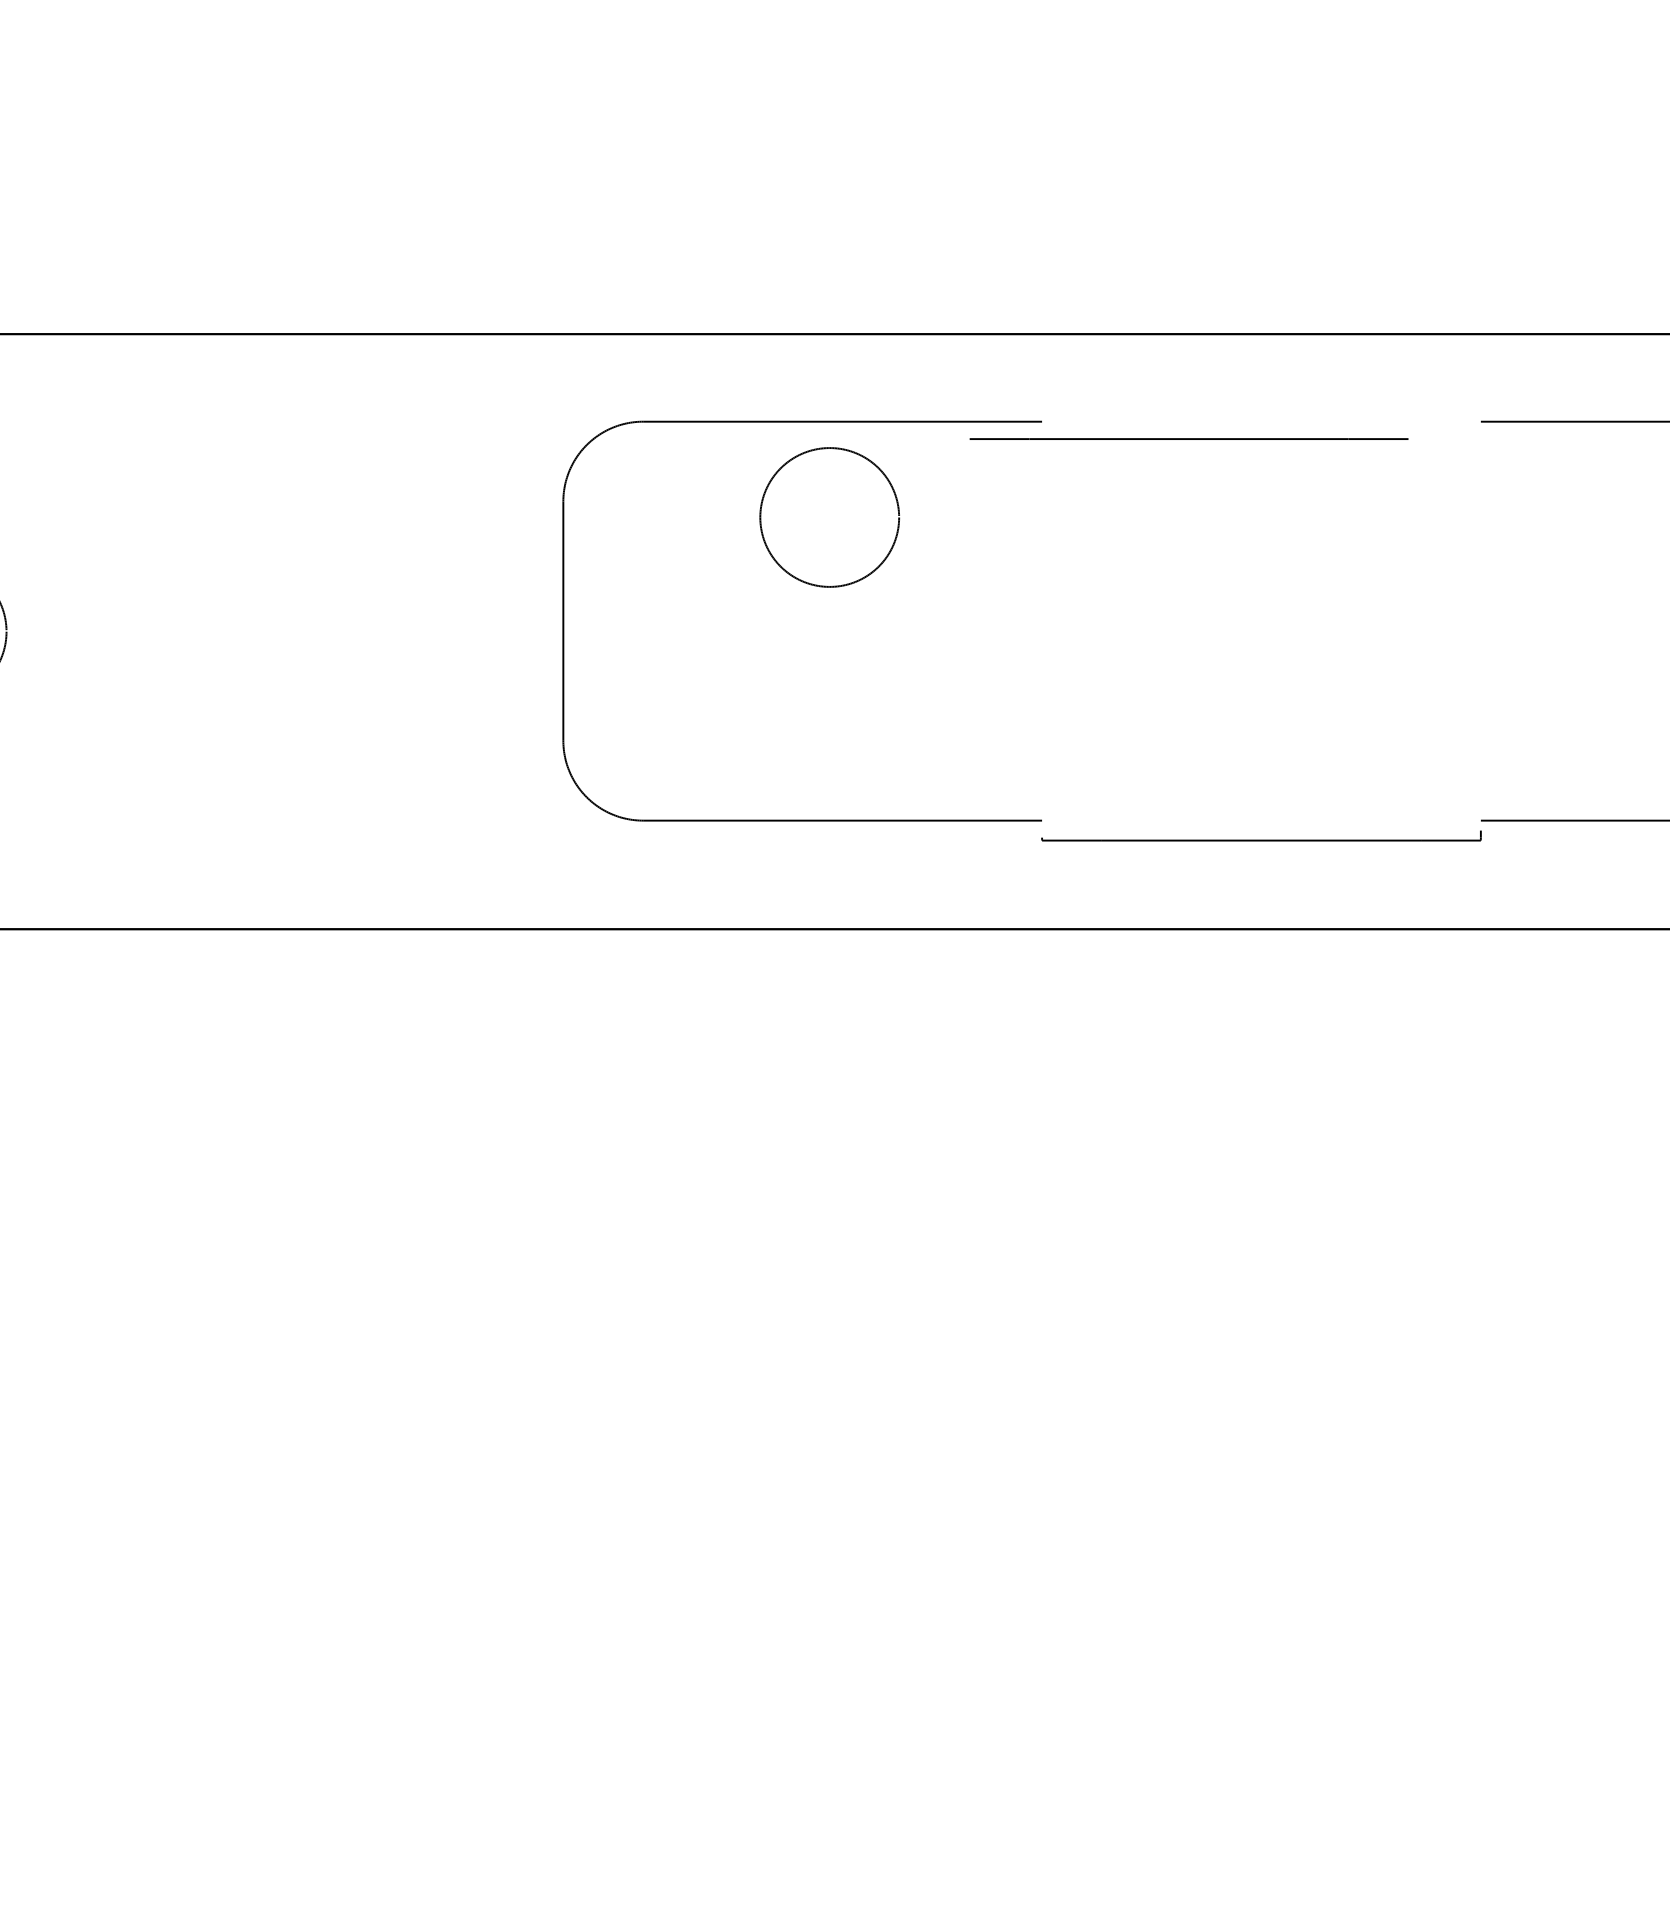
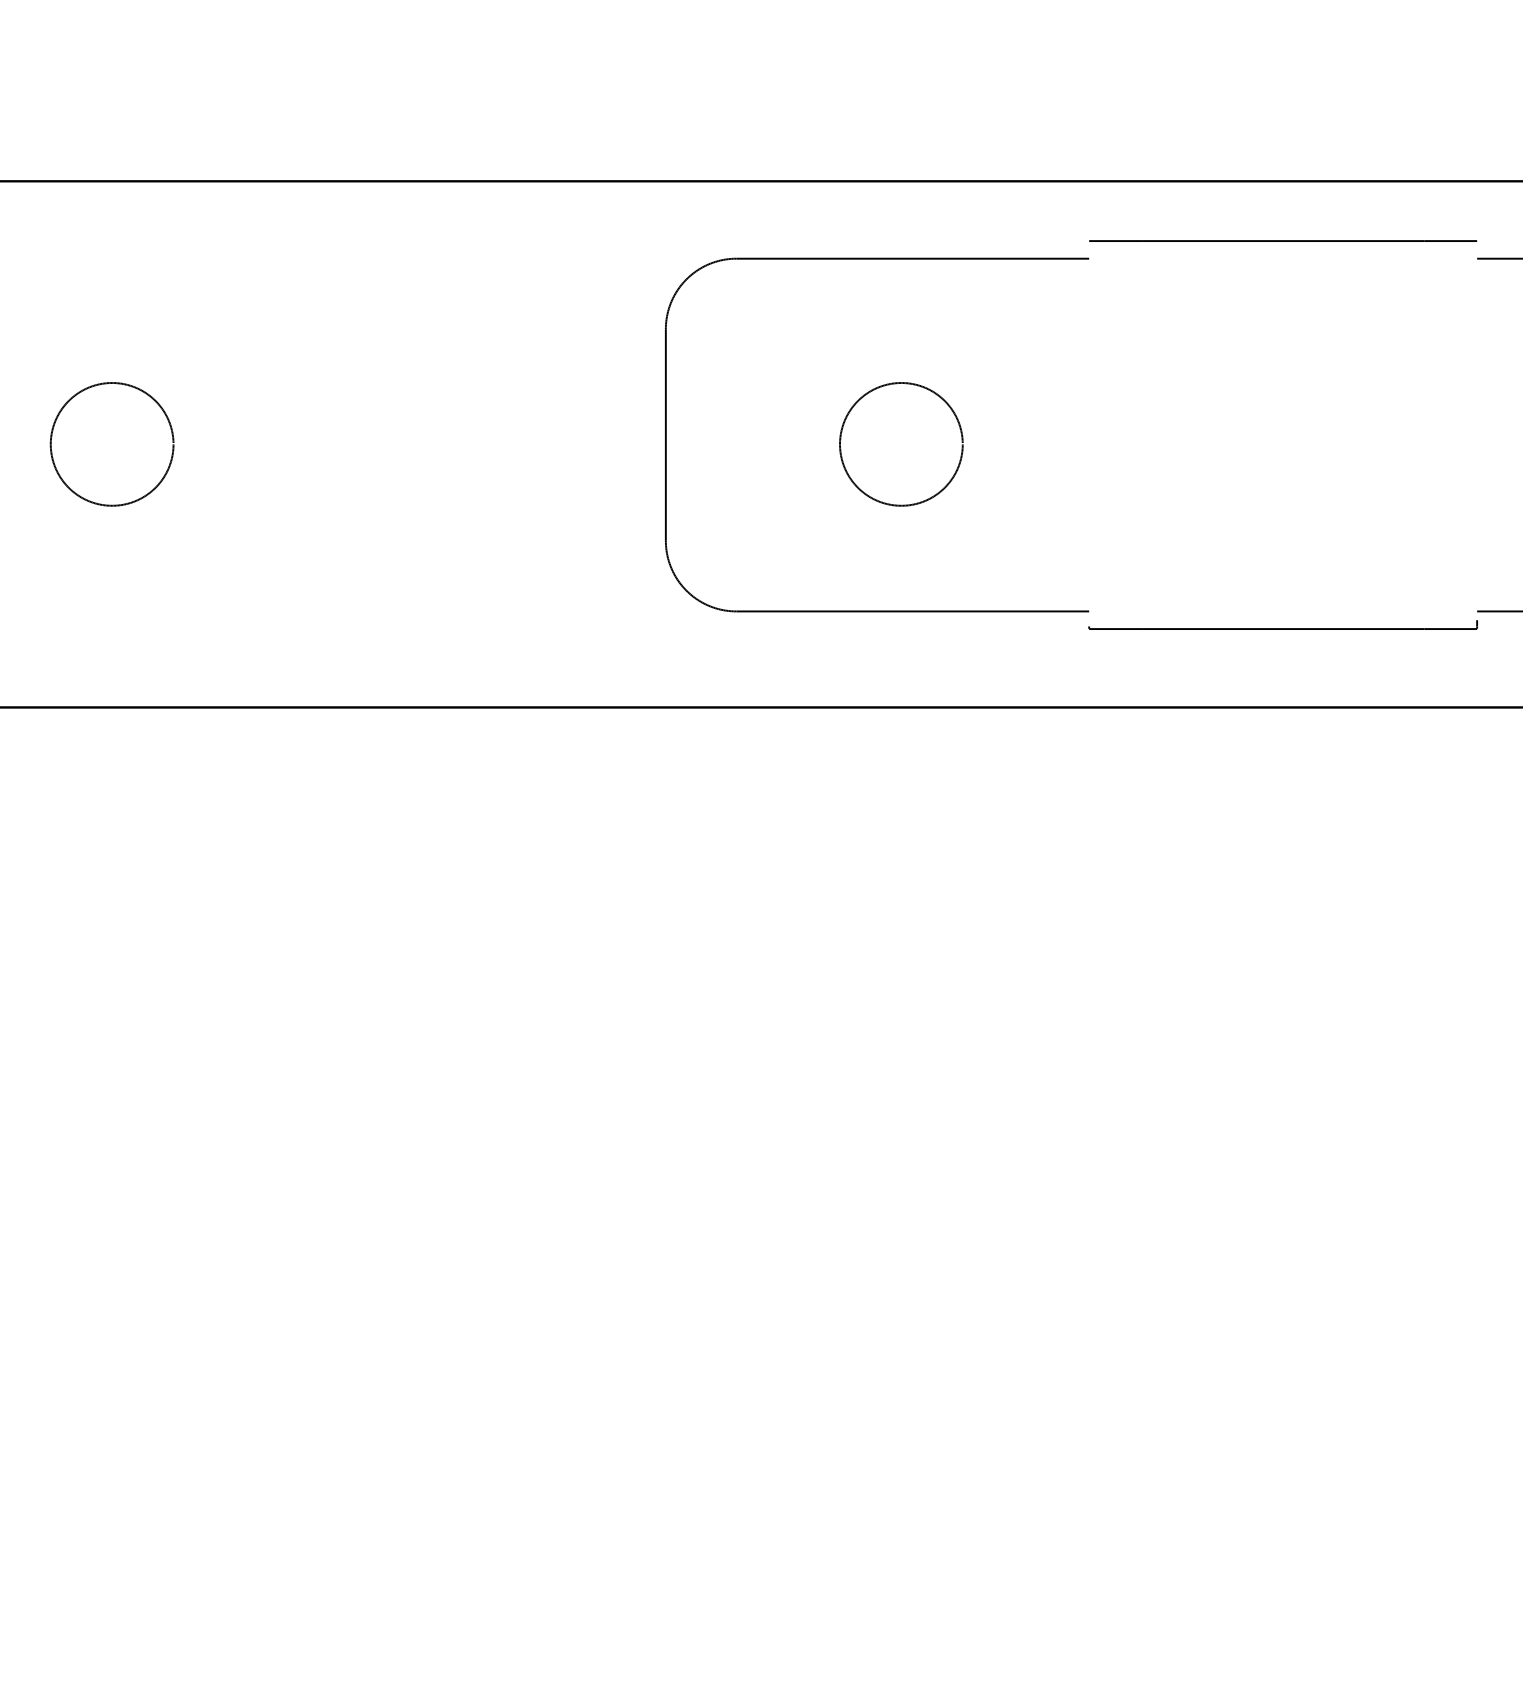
line: (1189, 438) -> (1283, 240), moved
part: (867, 574) -> (934, 494), moved

